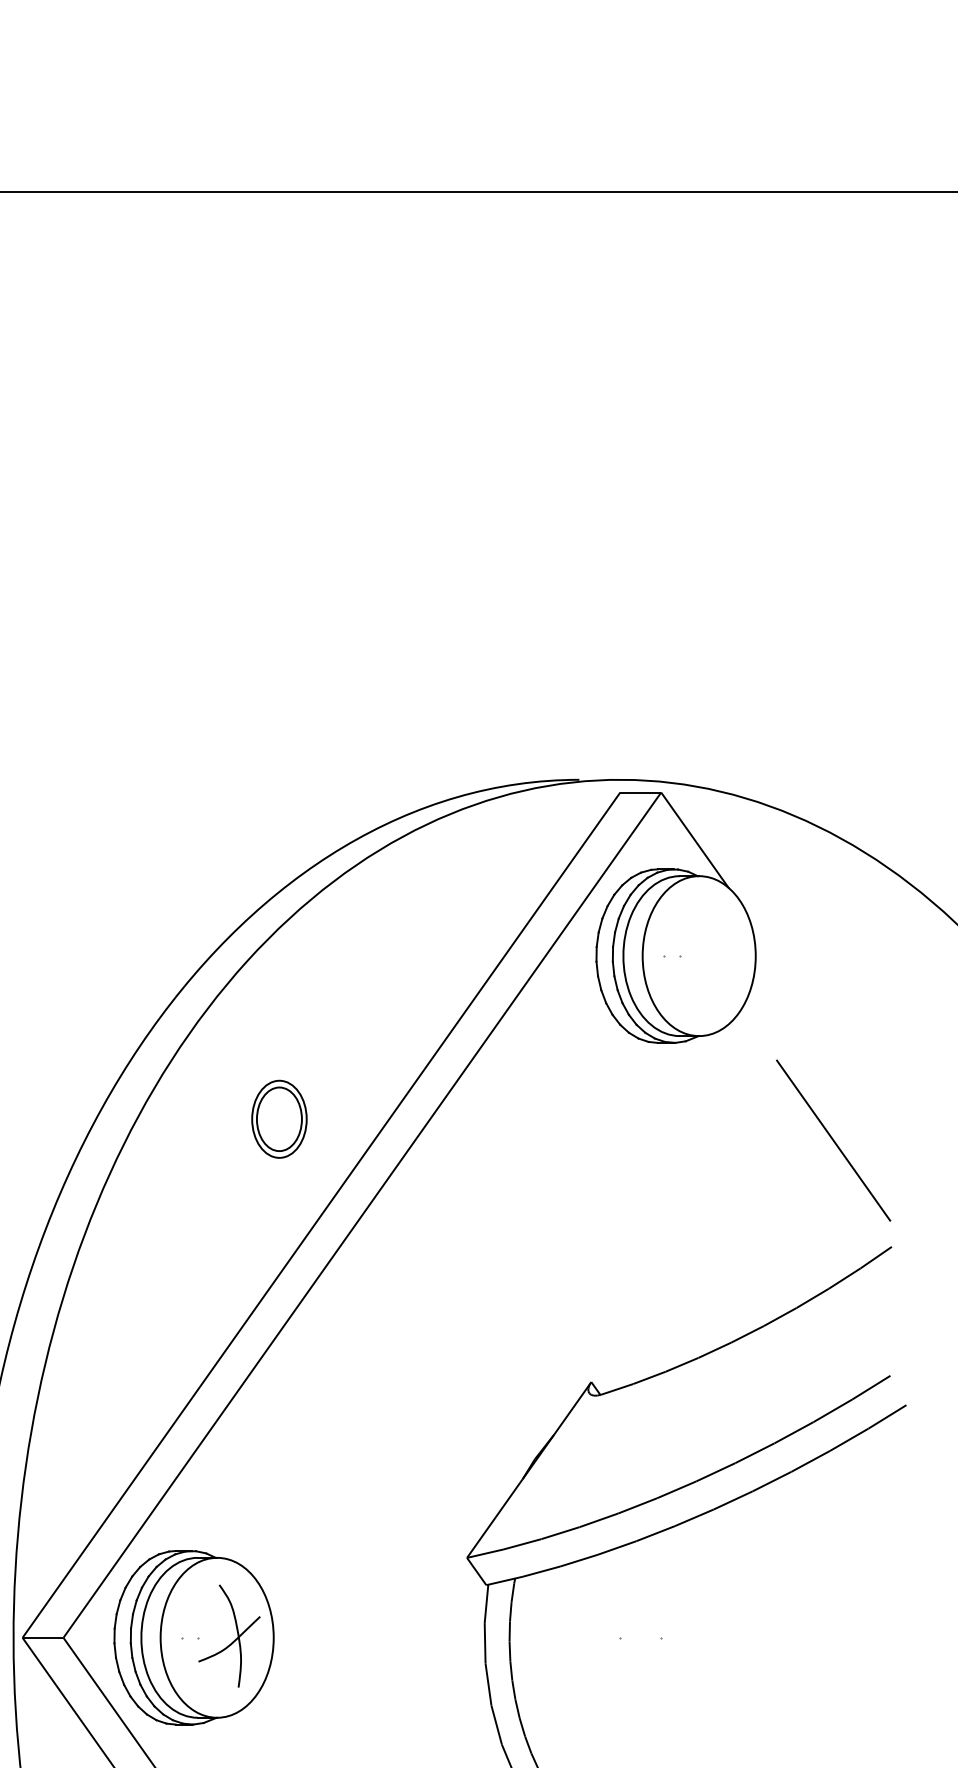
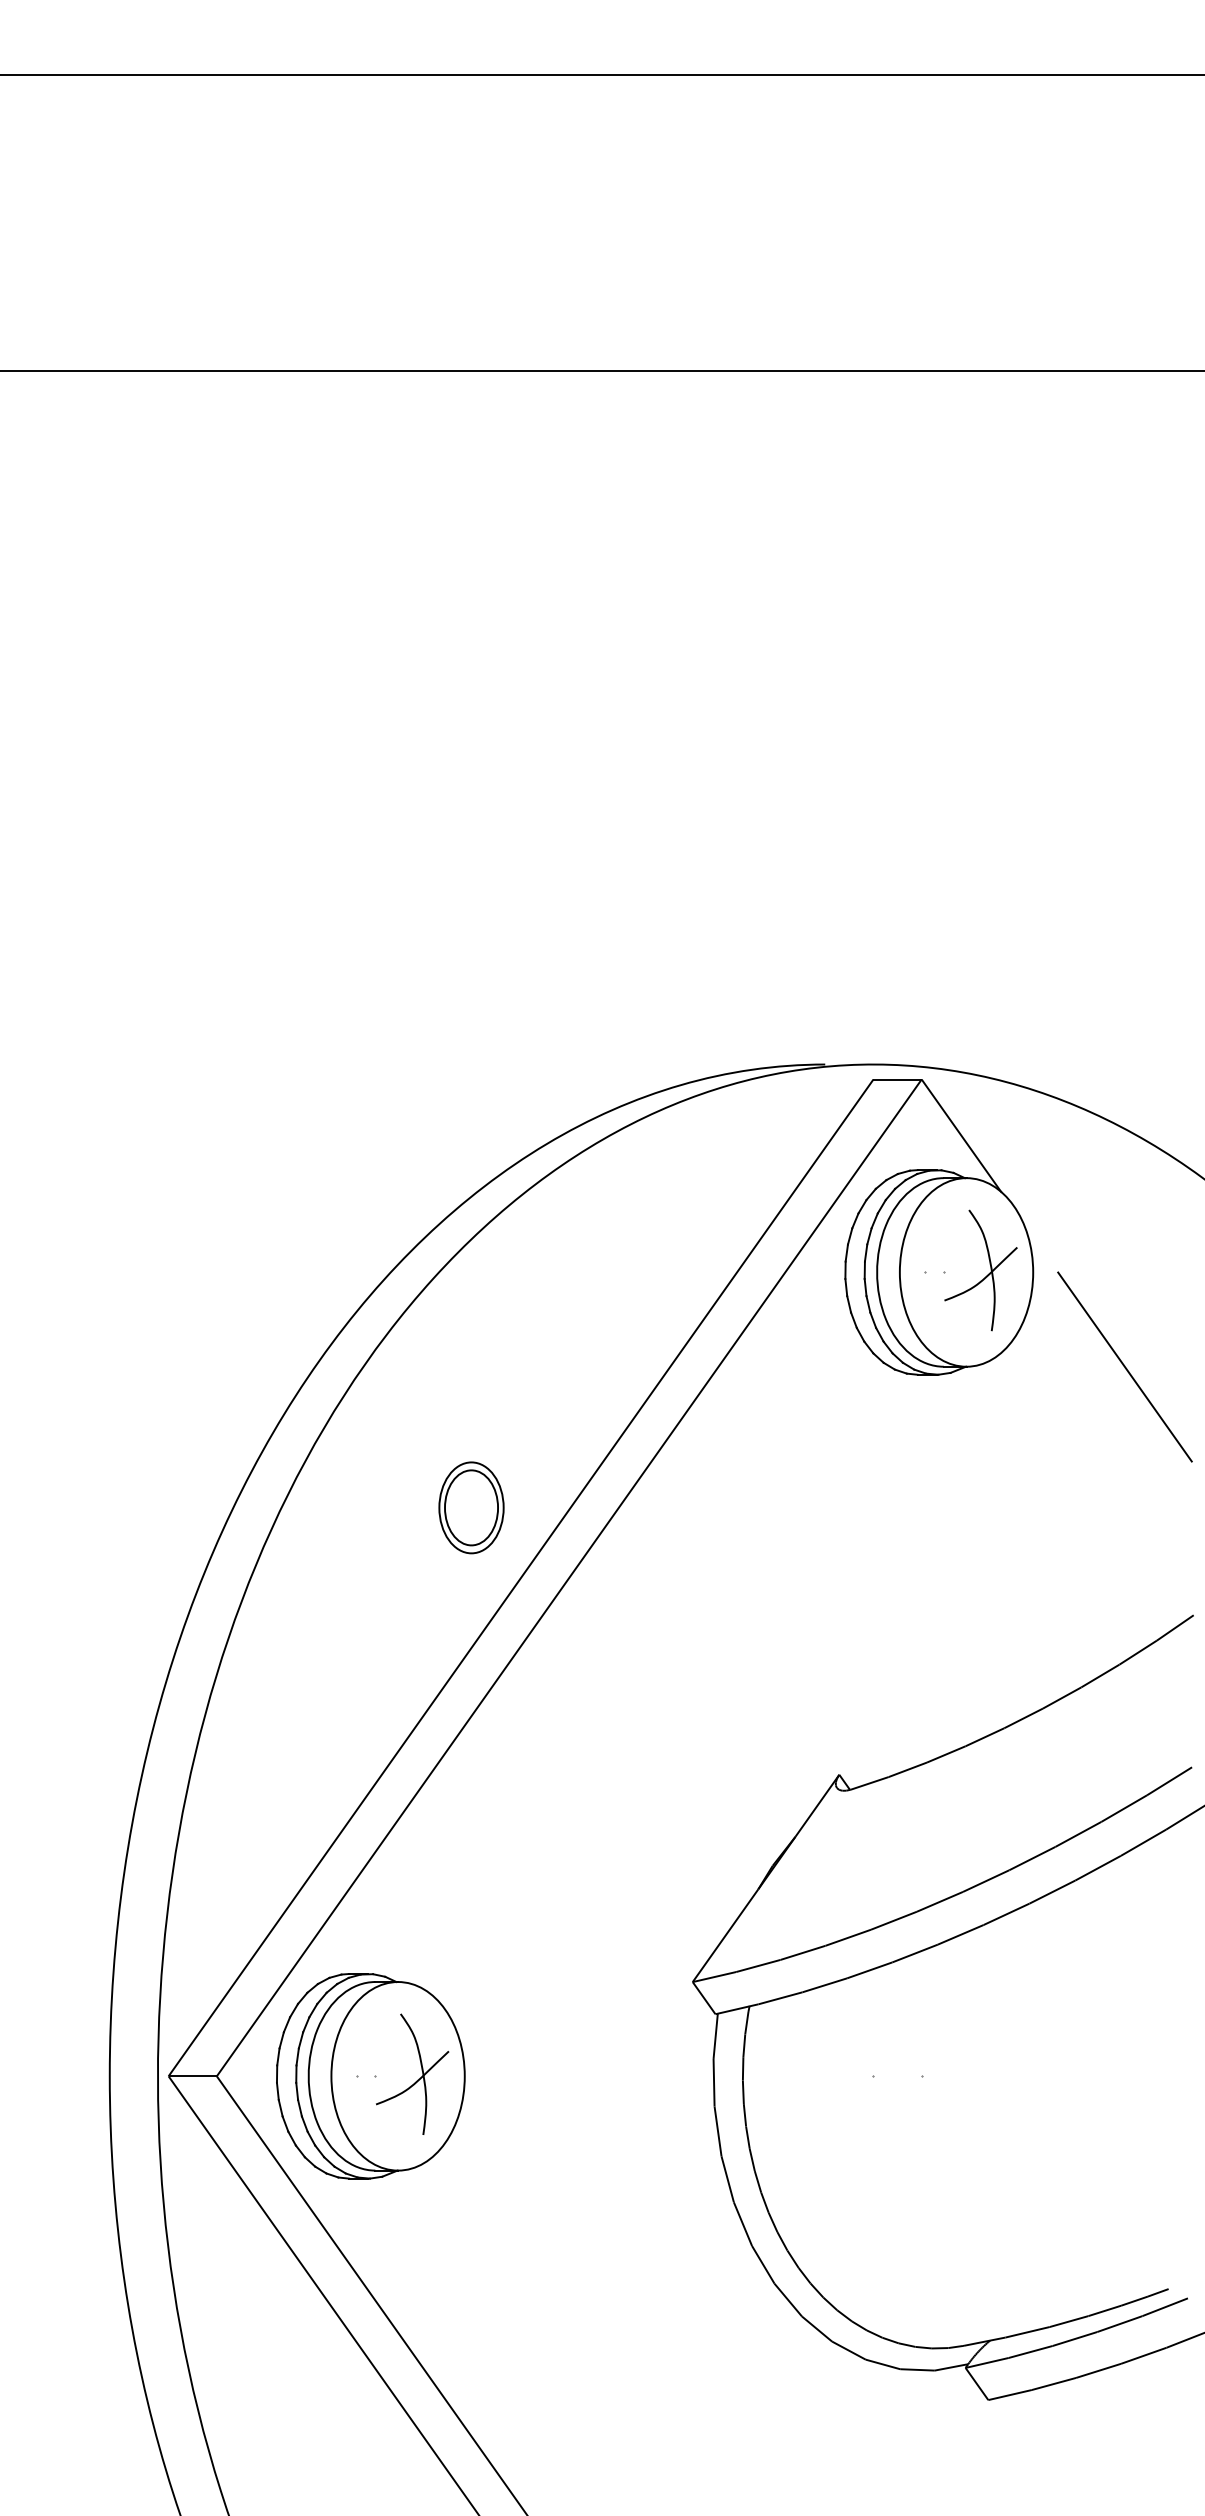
part: (716, 958) -> (986, 1275), added
part: (279, 1118) -> (471, 1507), moved
line: (833, 1140) -> (1124, 1366), moved

